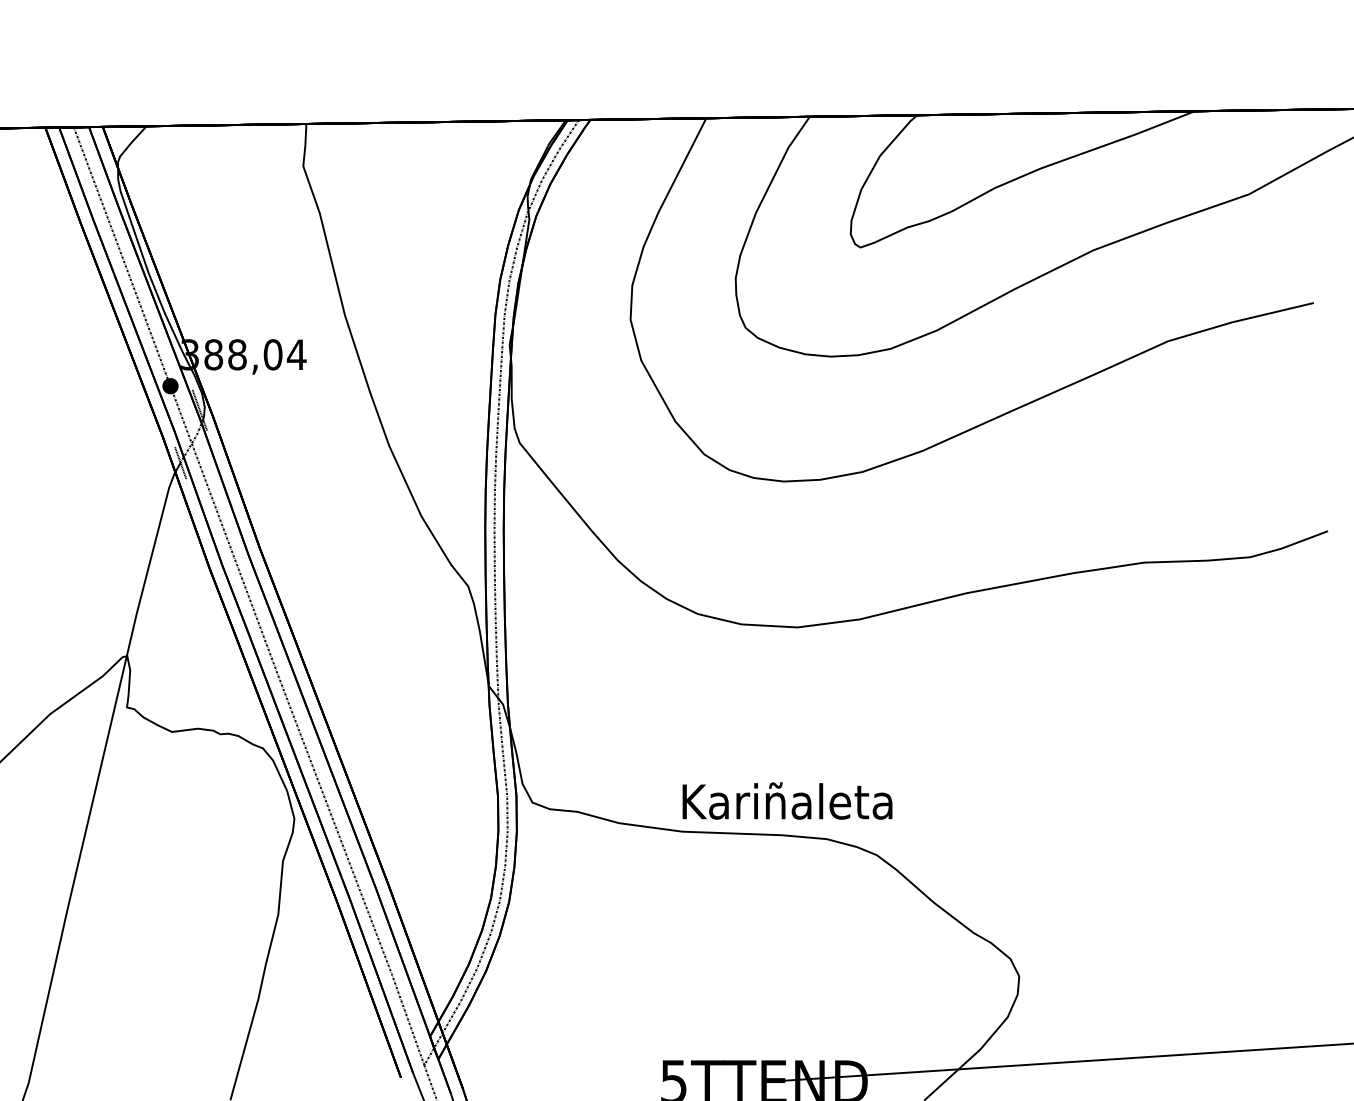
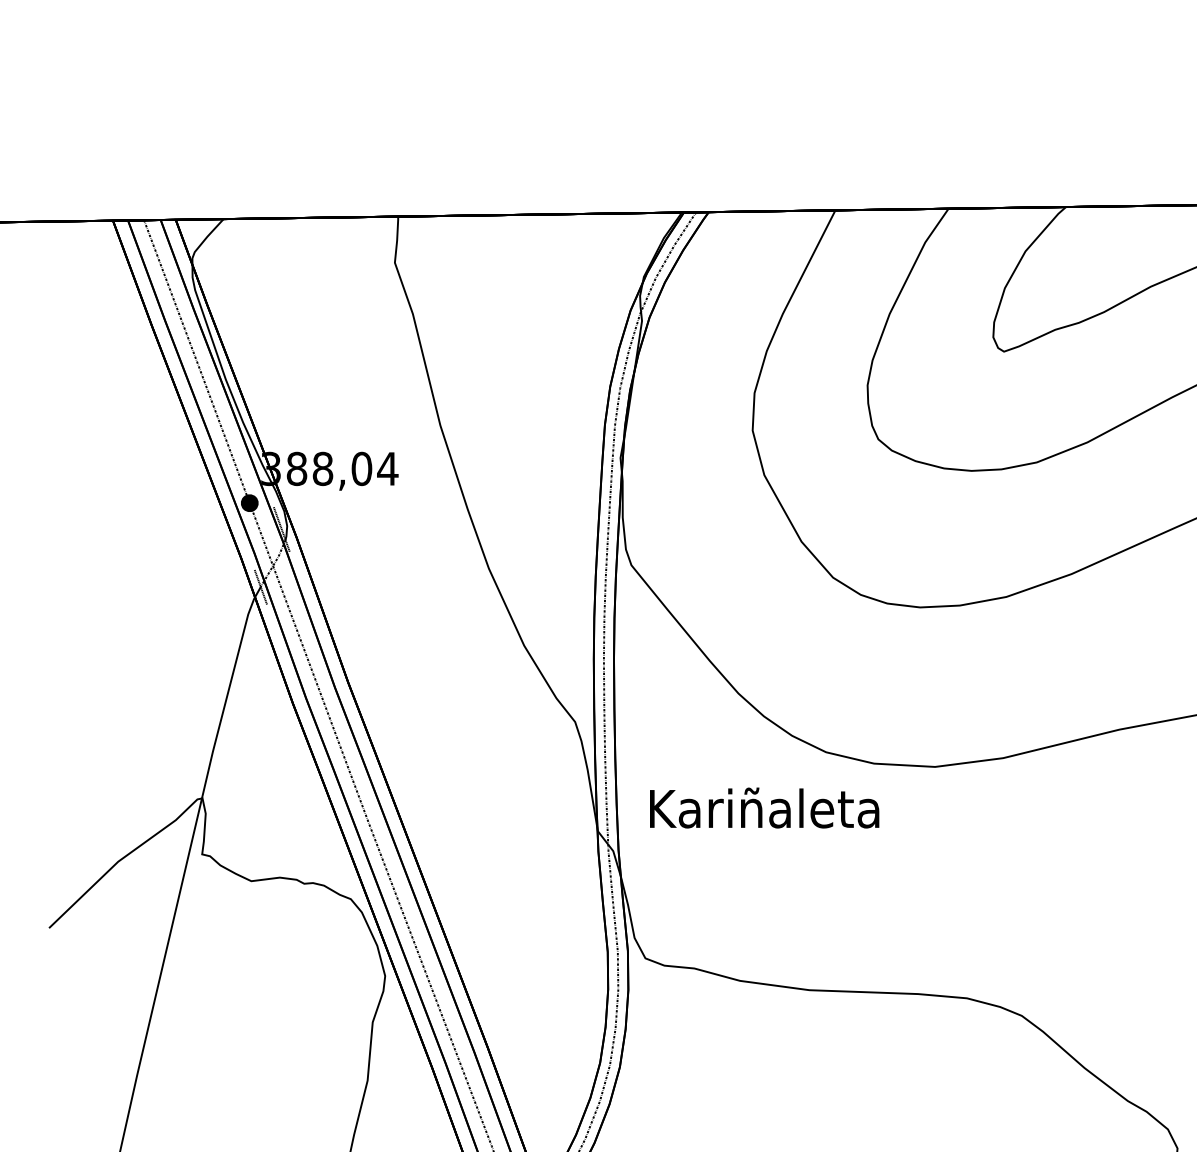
text: (787, 800) -> (764, 807), moved

